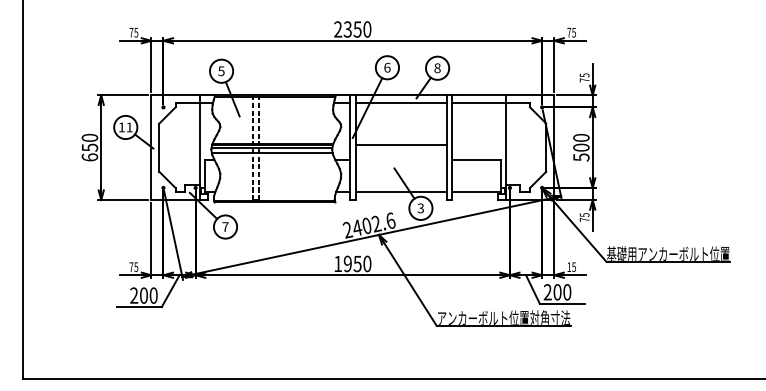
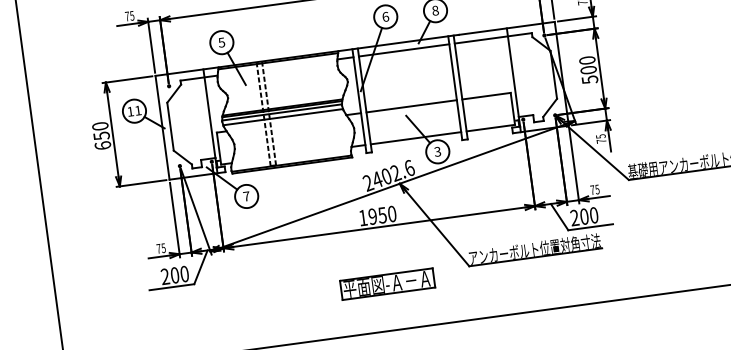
line: (400, 144) -> (411, 106), moved
text: (569, 266) -> (592, 189), 15 -> 75
part: (353, 332) -> (387, 283), added

